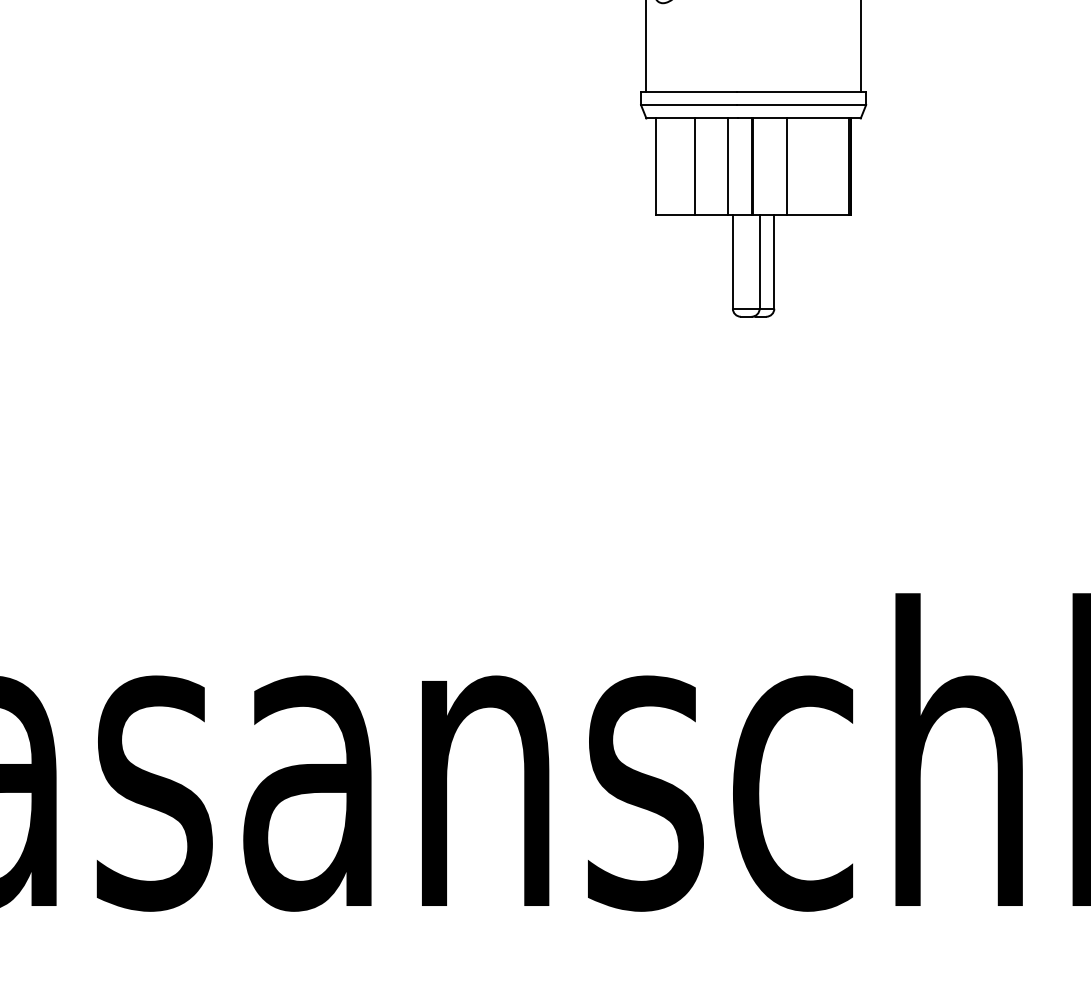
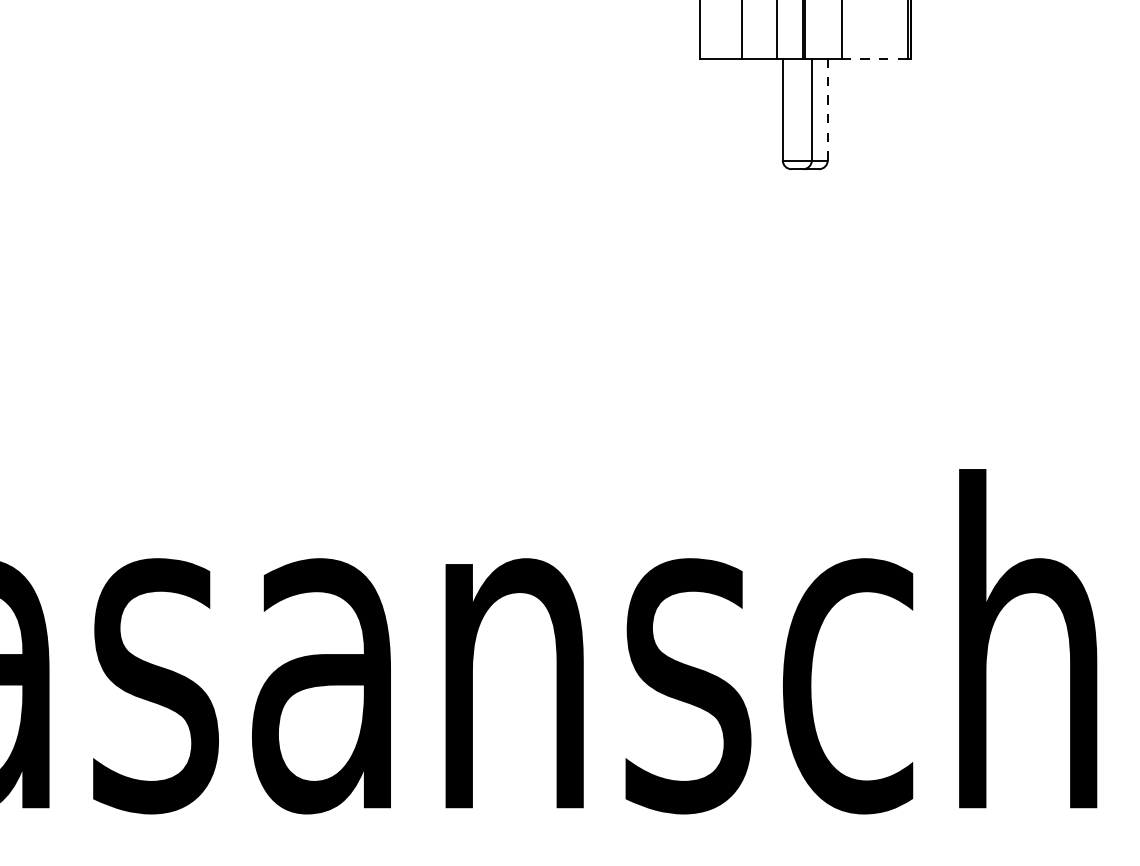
line: (817, 214) -> (874, 58), solid -> dashed
line: (774, 261) -> (827, 109), solid -> dashed

